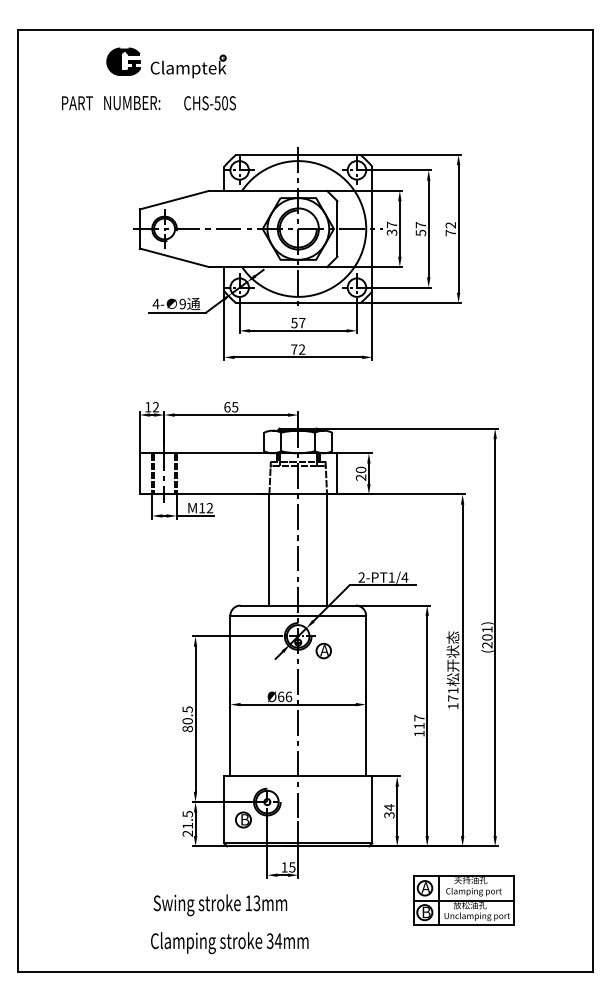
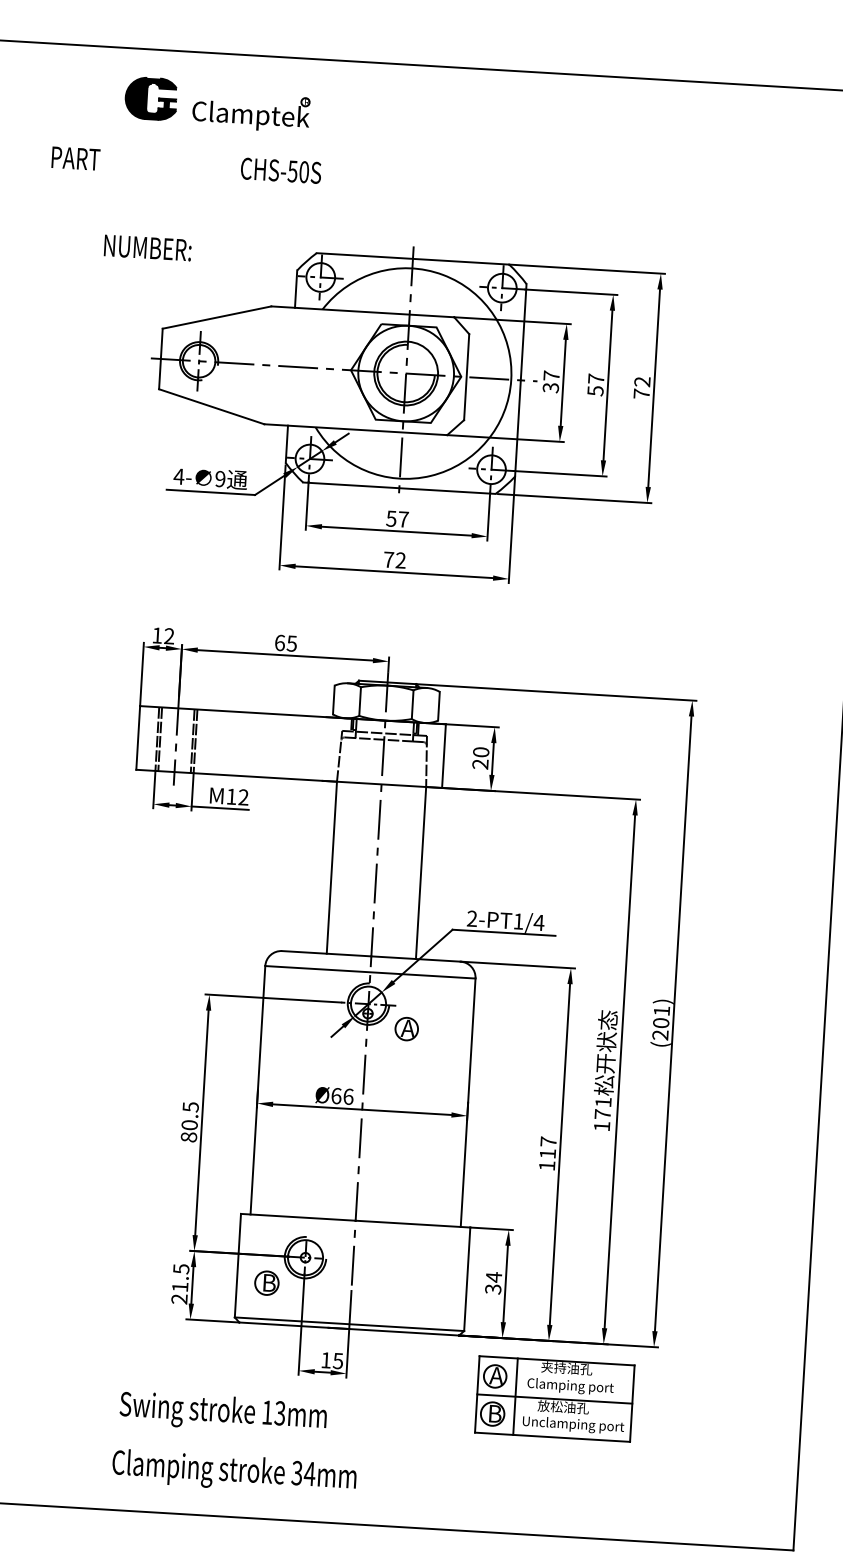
text: (132, 103) -> (148, 248), moved
part: (463, 900) -> (553, 1398), moved

